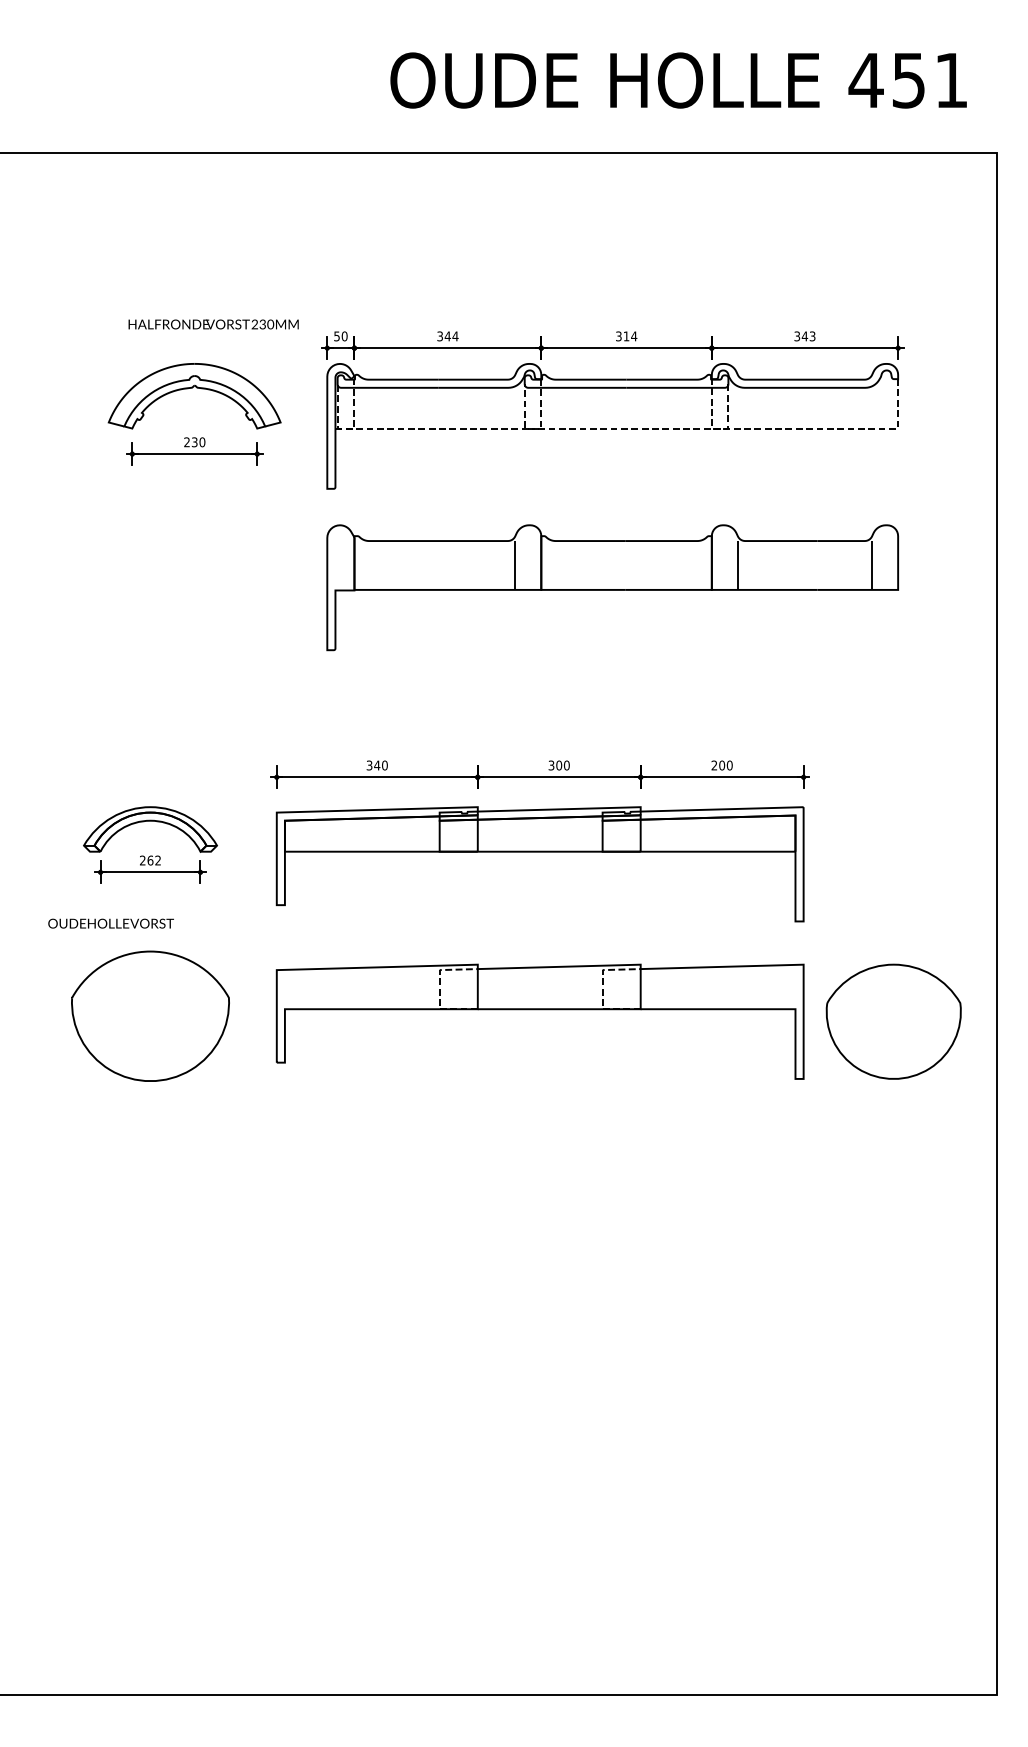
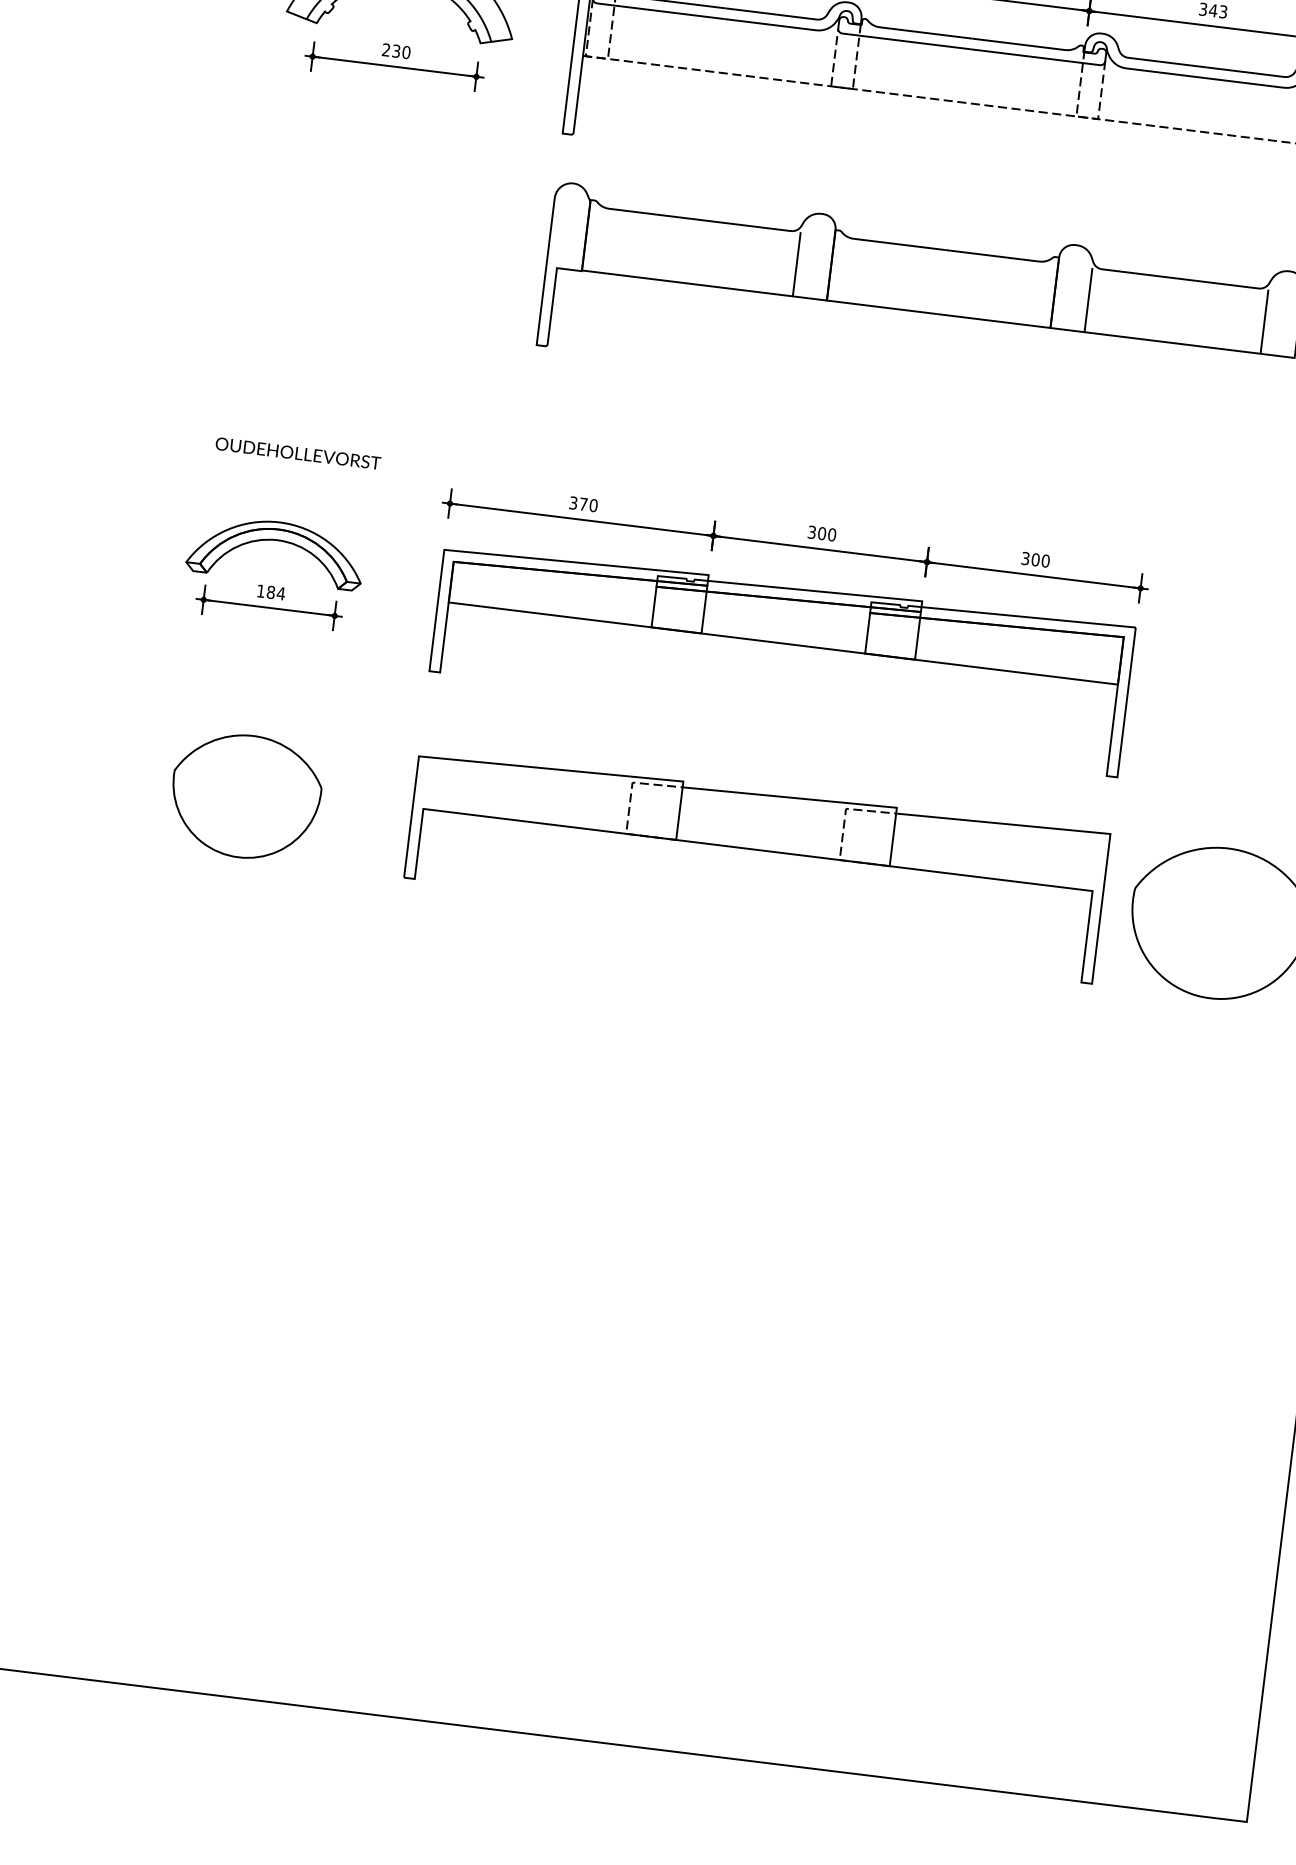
text: (377, 765) -> (583, 504), 340 -> 370
text: (714, 765) -> (1025, 558), 200 -> 300
text: (150, 860) -> (271, 592), 262 -> 184
text: (110, 923) -> (297, 453), moved
part: (150, 1016) -> (245, 796), size x0.71

